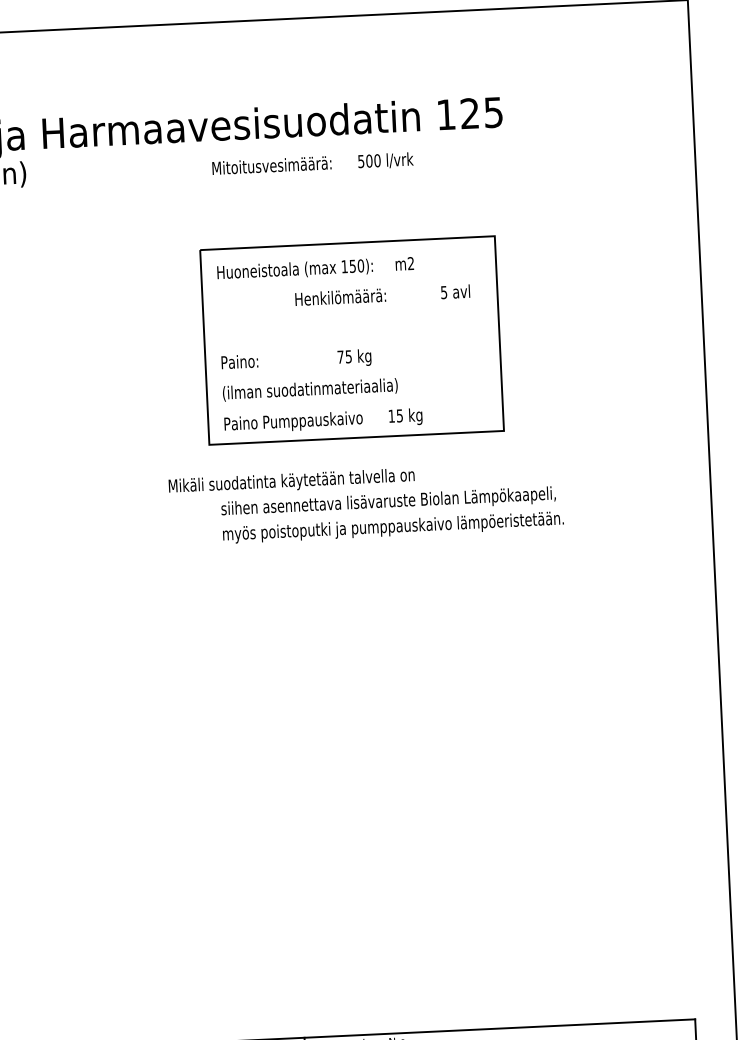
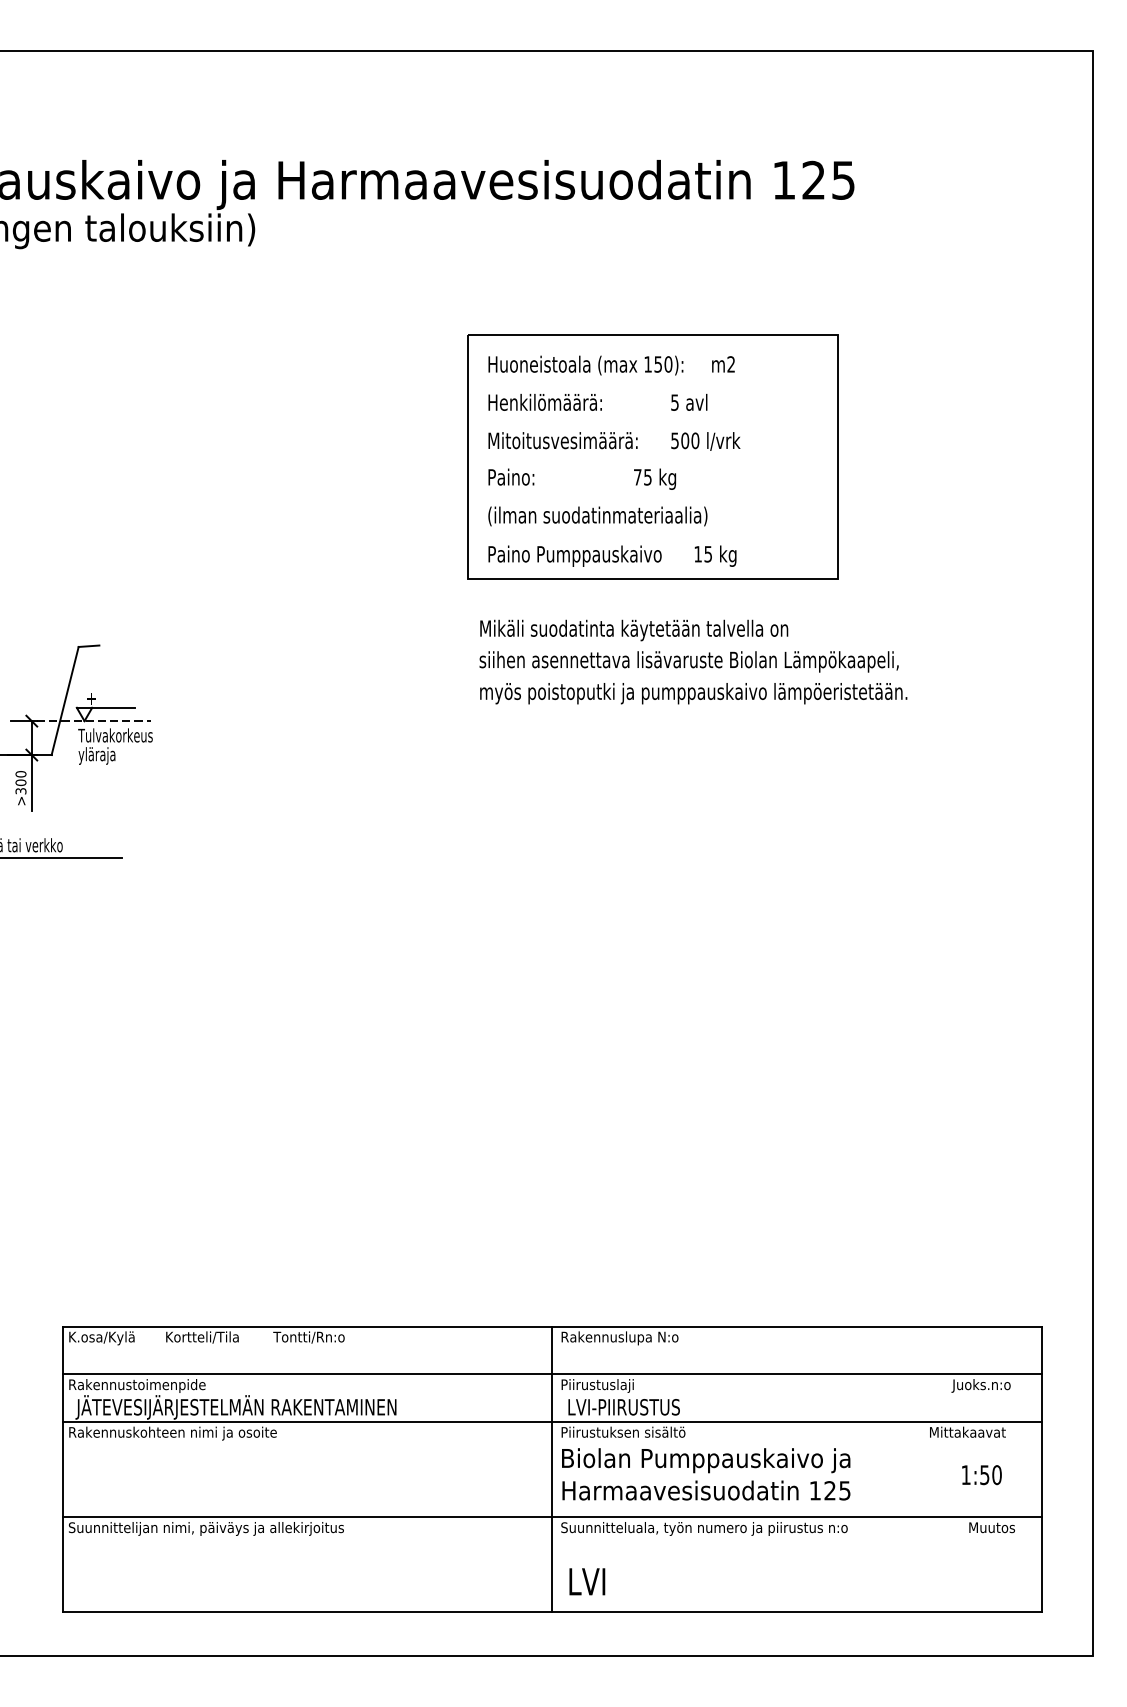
text: (312, 164) -> (614, 441), moved
text: (382, 294) -> (597, 401), moved
text: (291, 481) -> (634, 630), moved

